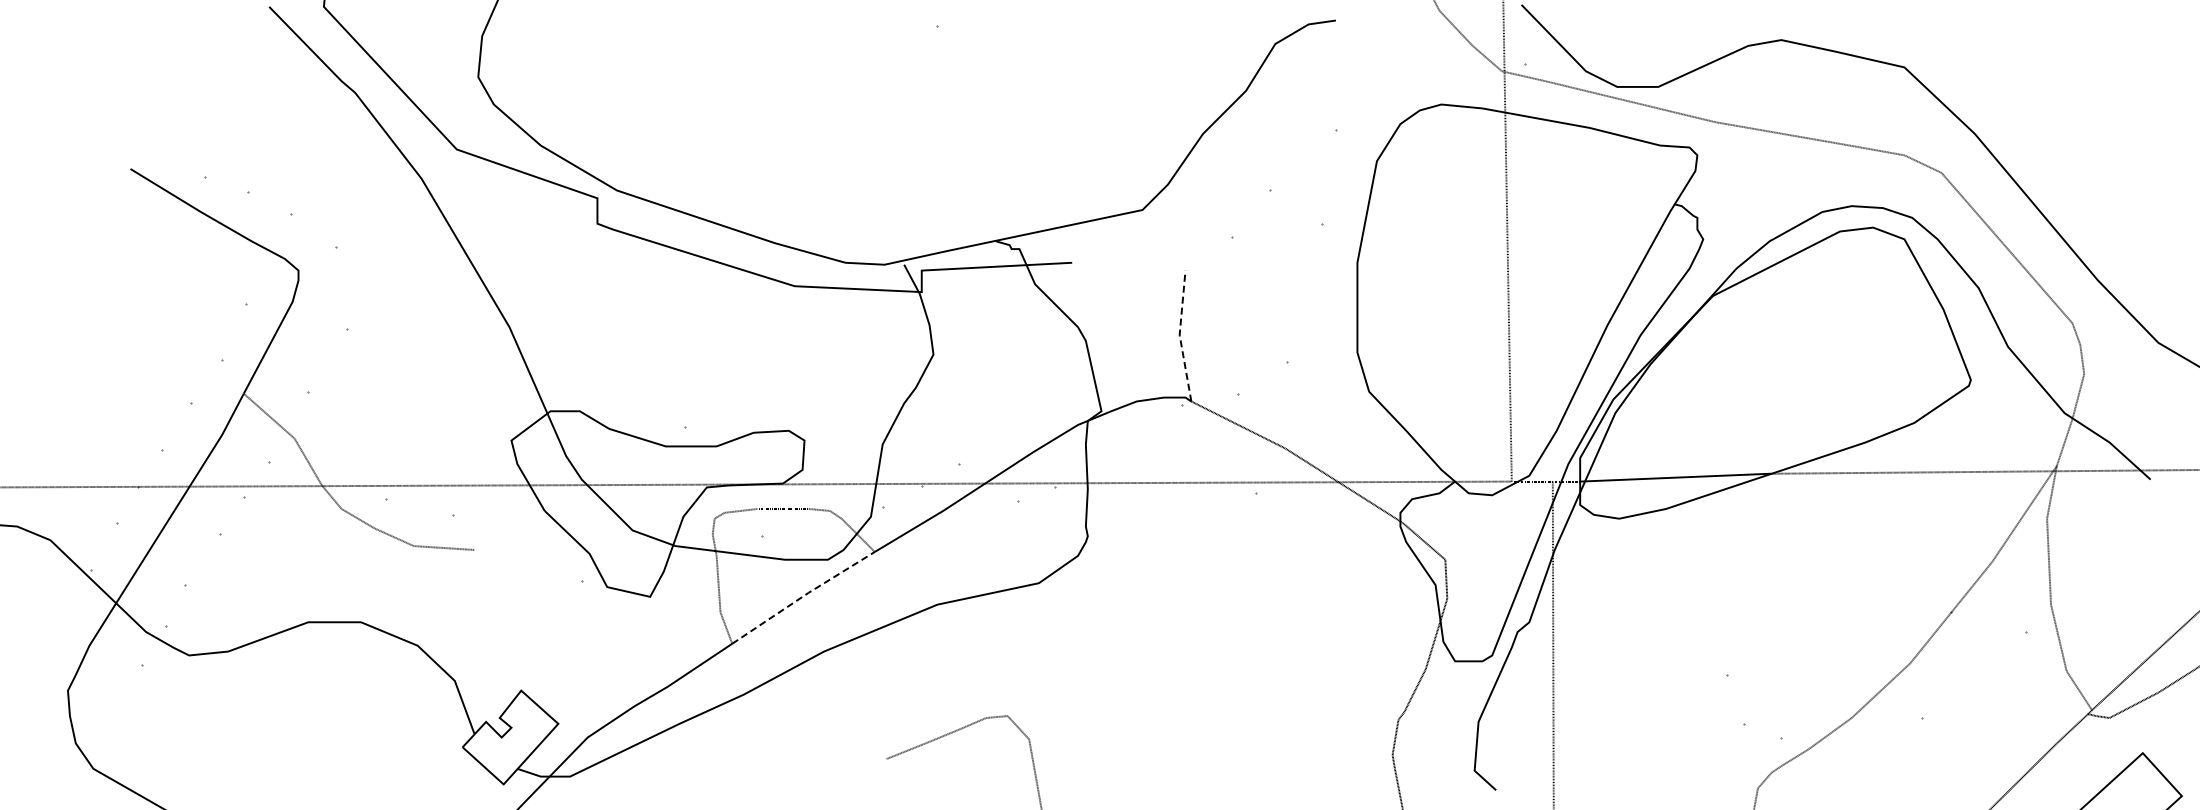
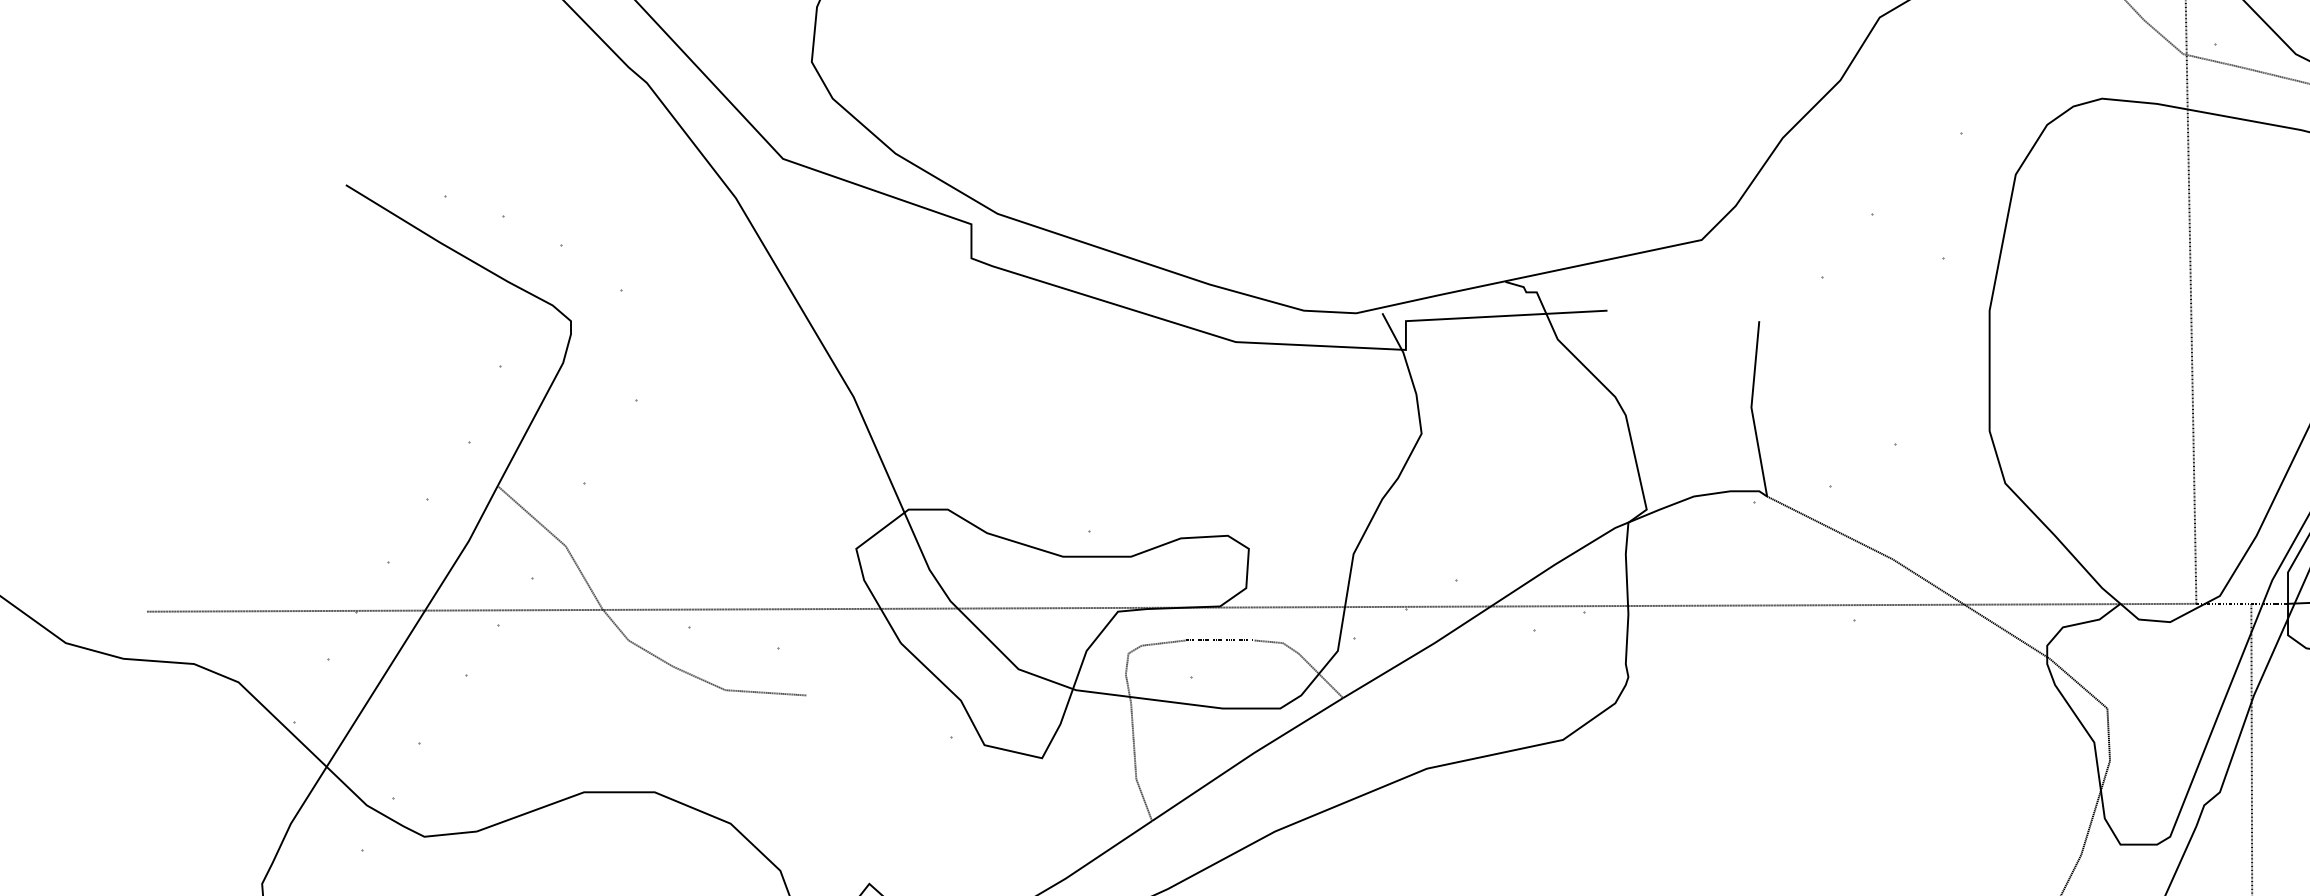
line: (1179, 336) -> (1751, 409), dashed -> solid
line: (803, 596) -> (1247, 757), dashed -> solid

